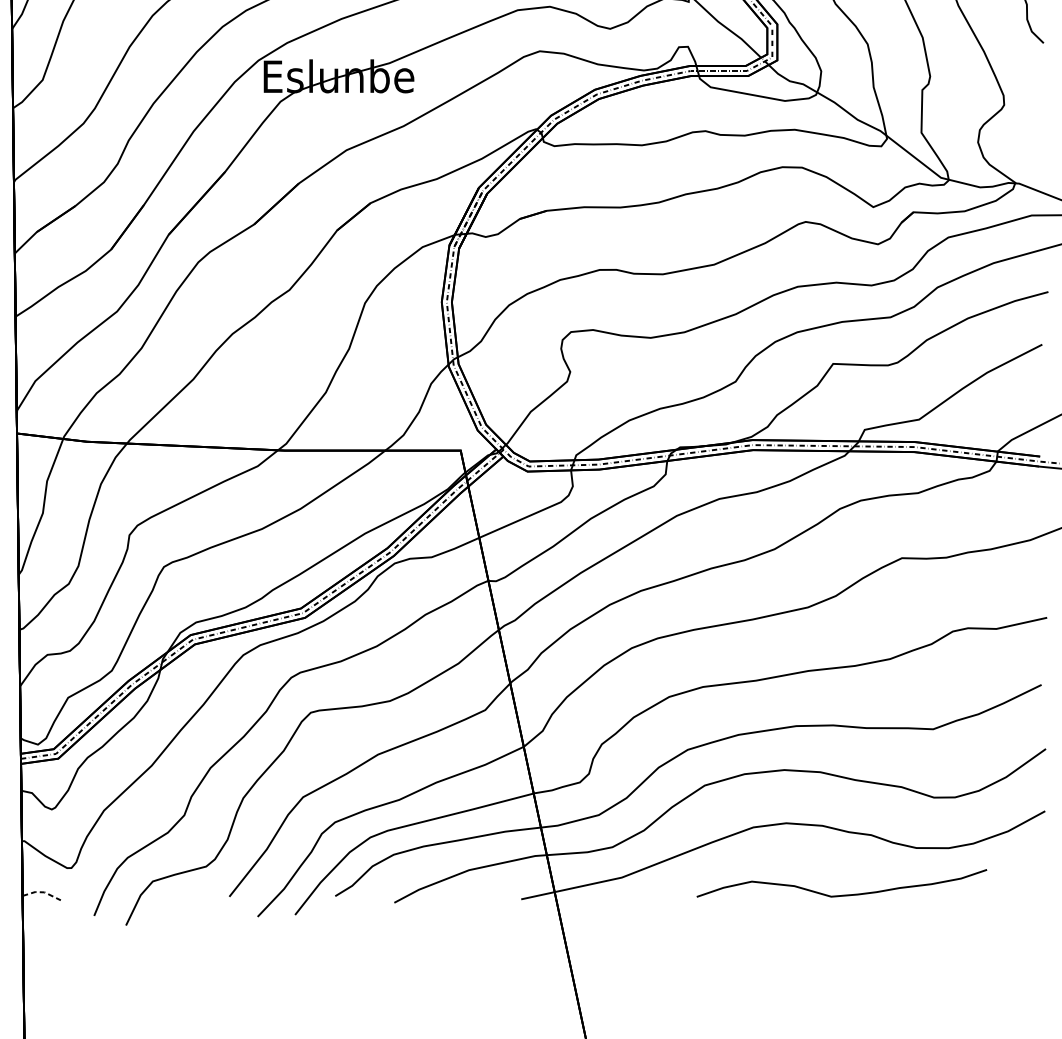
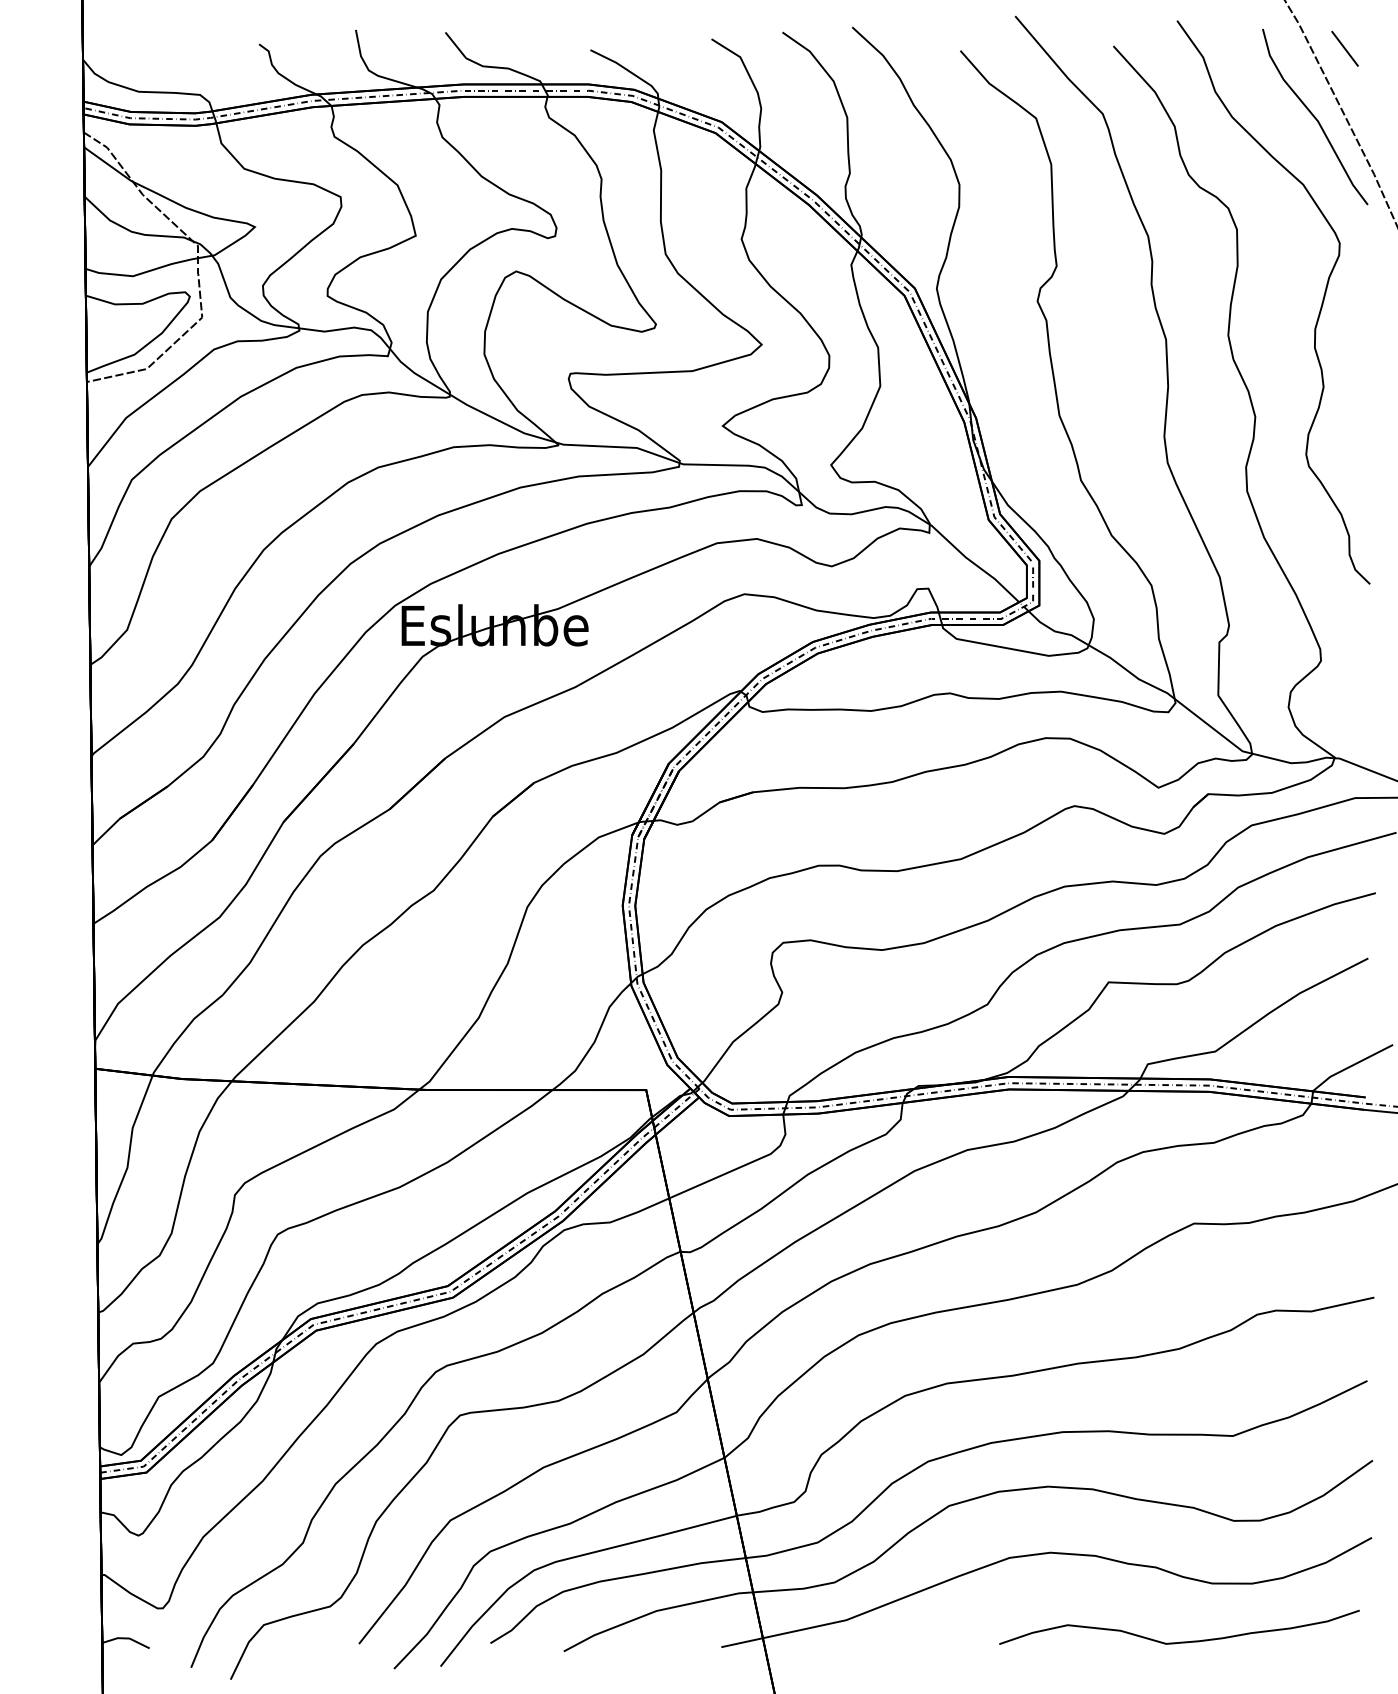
line: (42, 892) -> (126, 1638), dashed -> solid
curve: (842, 894) -> (1180, 1641), moved

